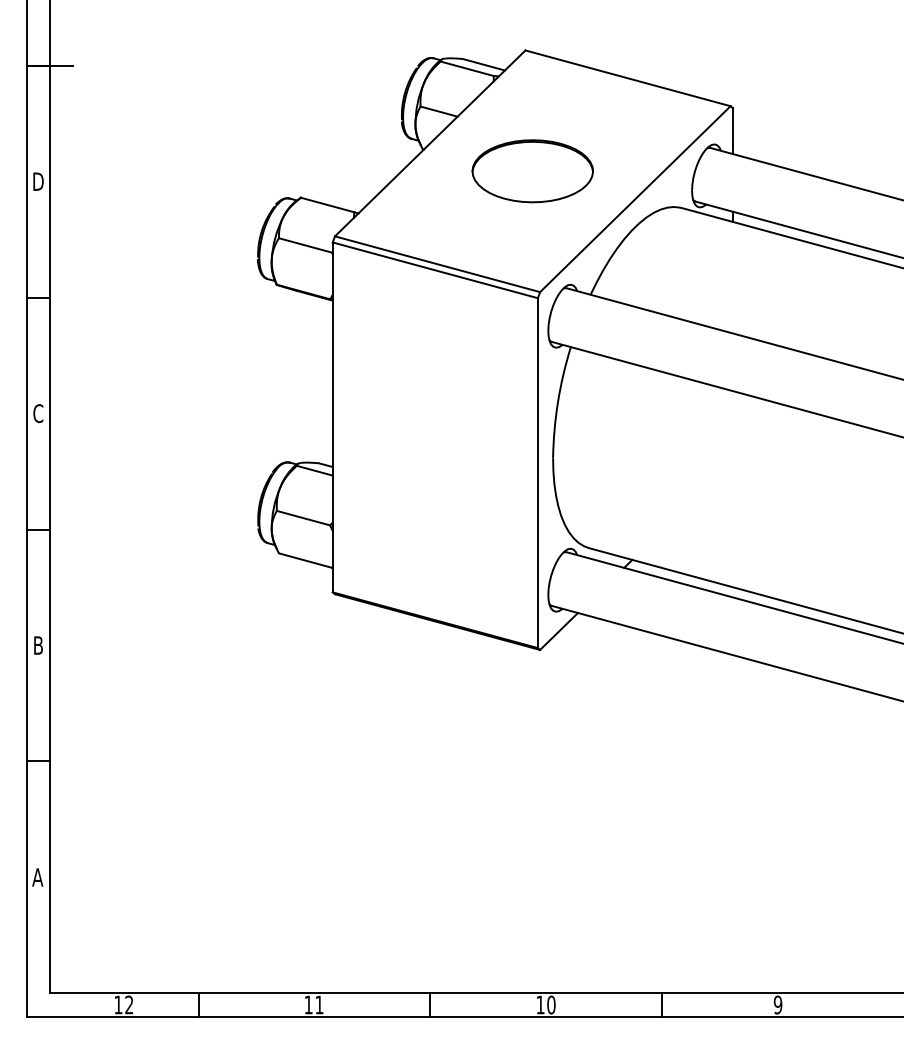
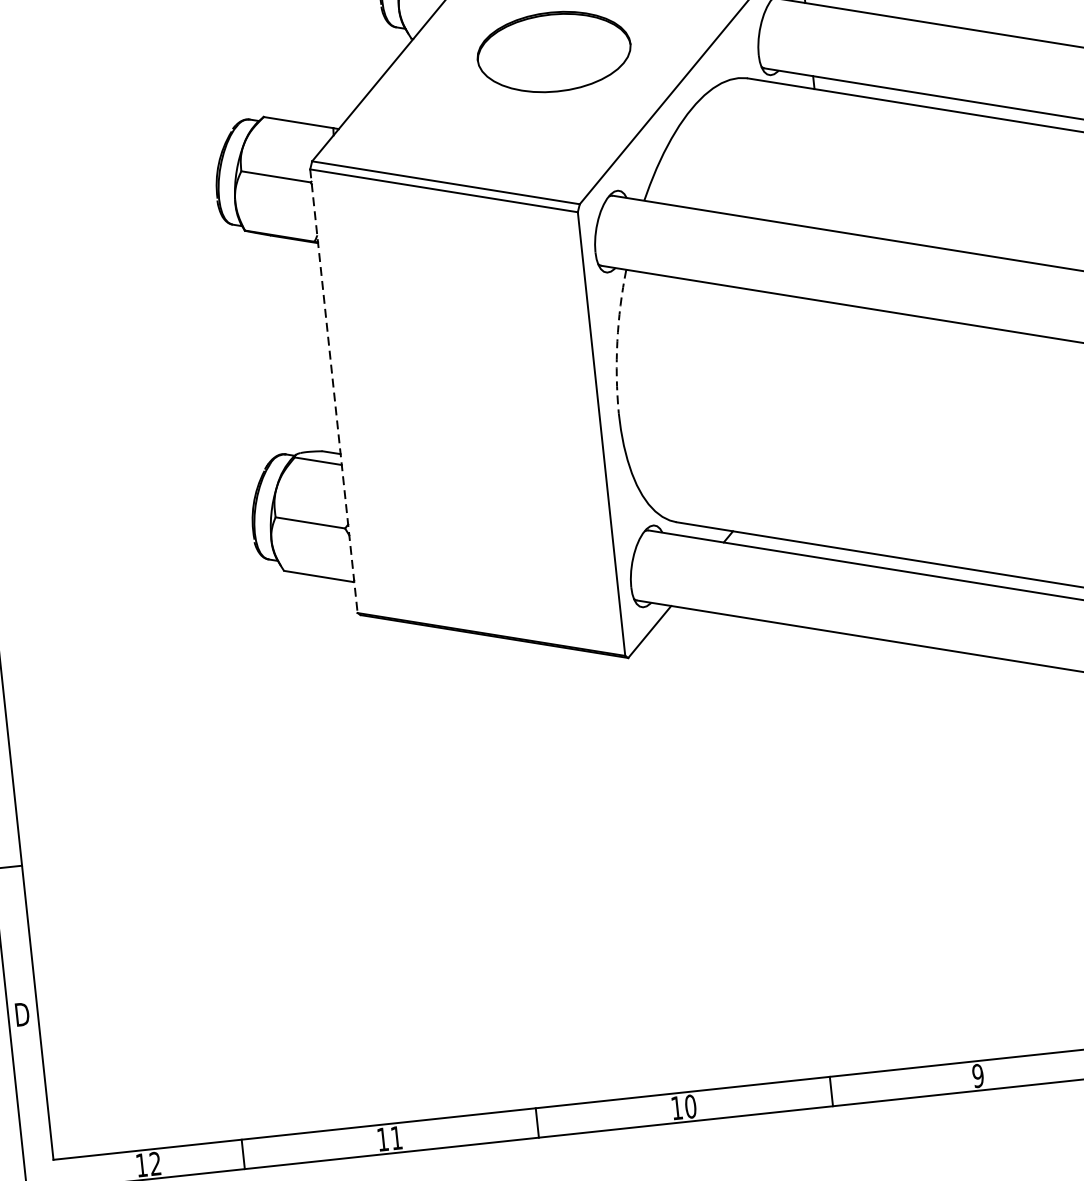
arc: (558, 402) -> (618, 341), solid -> dashed
line: (332, 417) -> (333, 391), solid -> dashed
text: (37, 877) -> (21, 1014), A -> D

